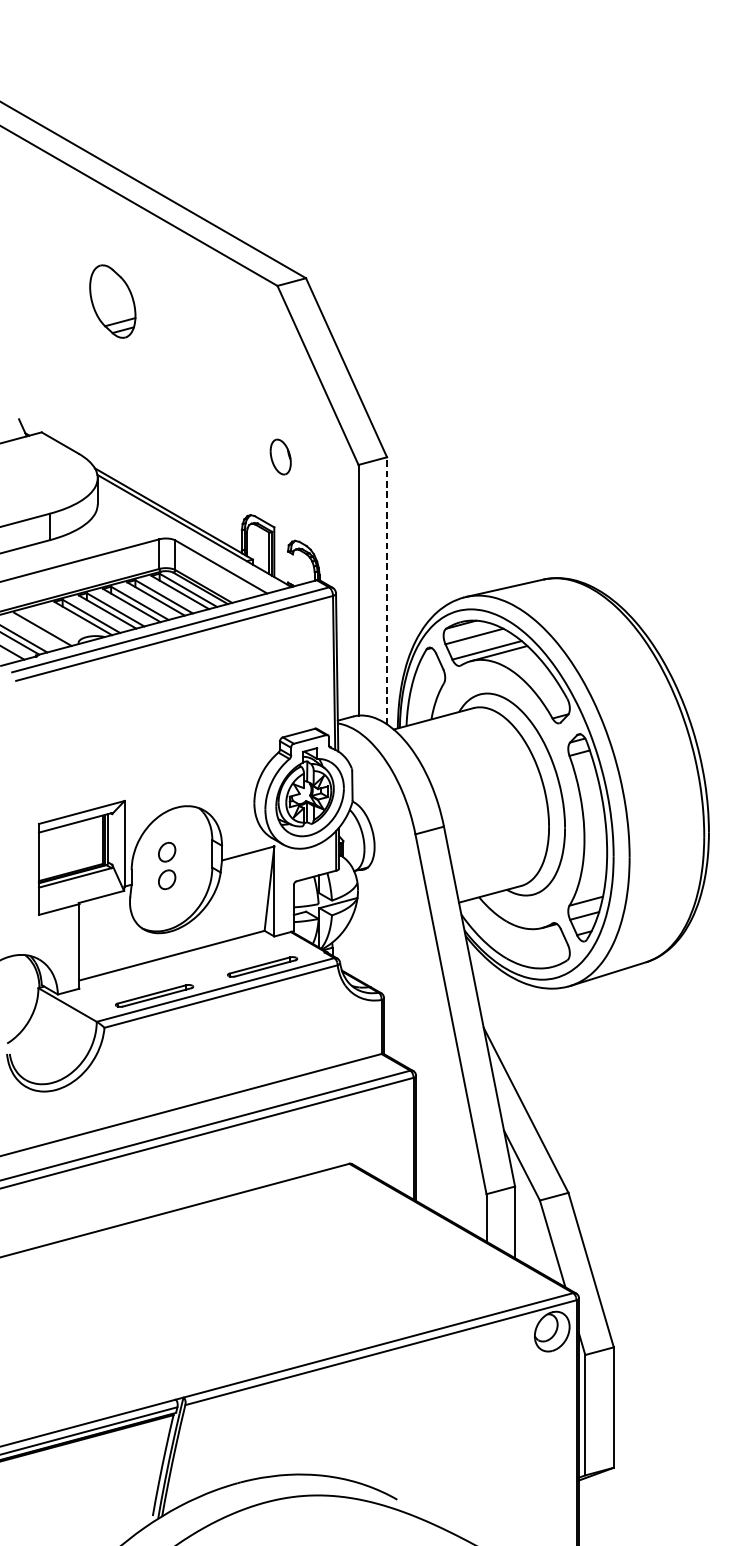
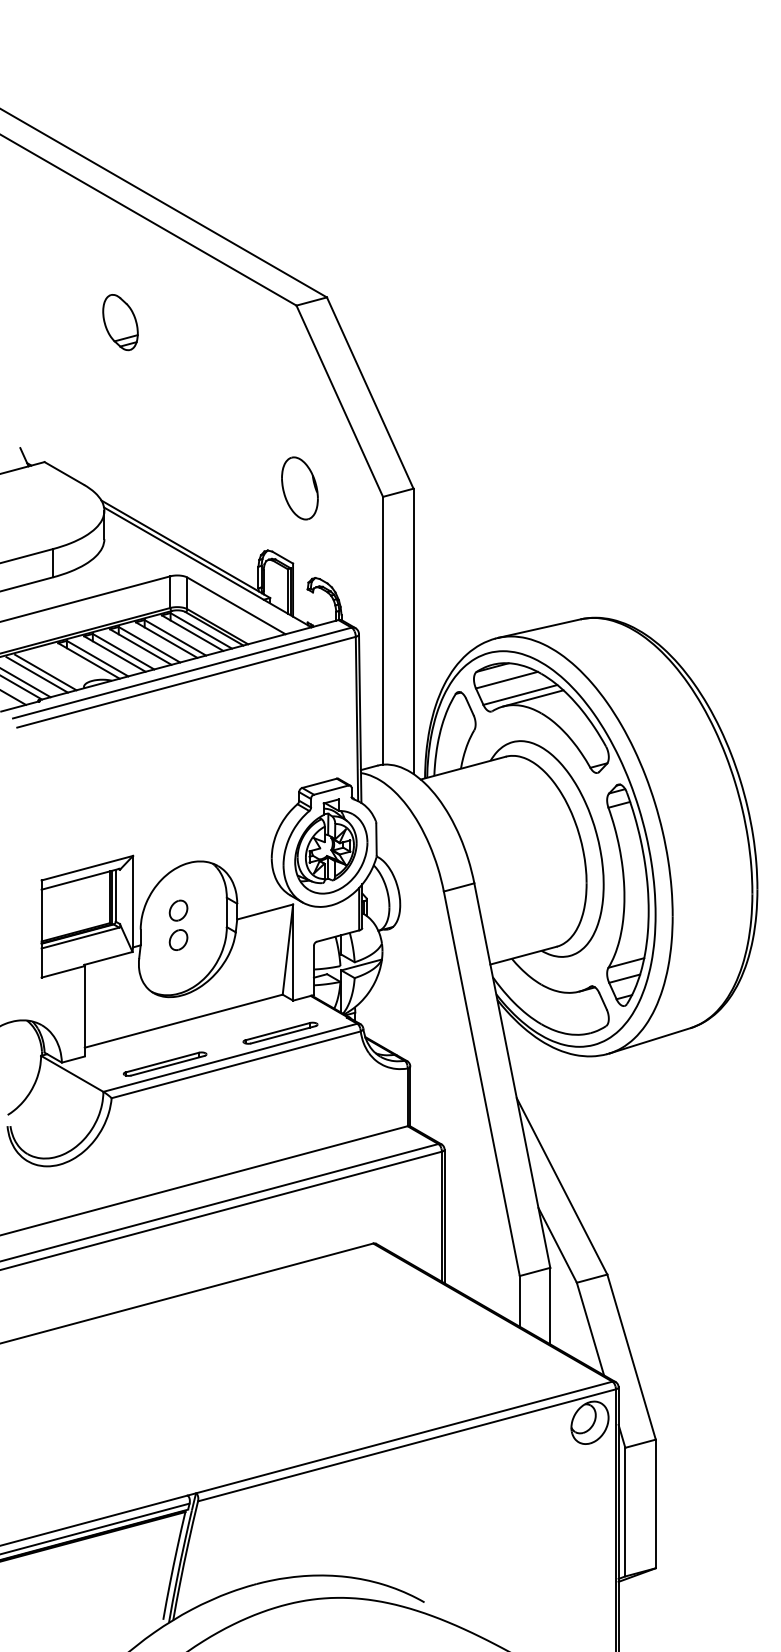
part: (112, 301) -> (120, 322), size x0.71
part: (280, 457) -> (299, 488), size x1.67
line: (387, 590) -> (413, 631), dashed -> solid
line: (34, 631) -> (36, 674), added

